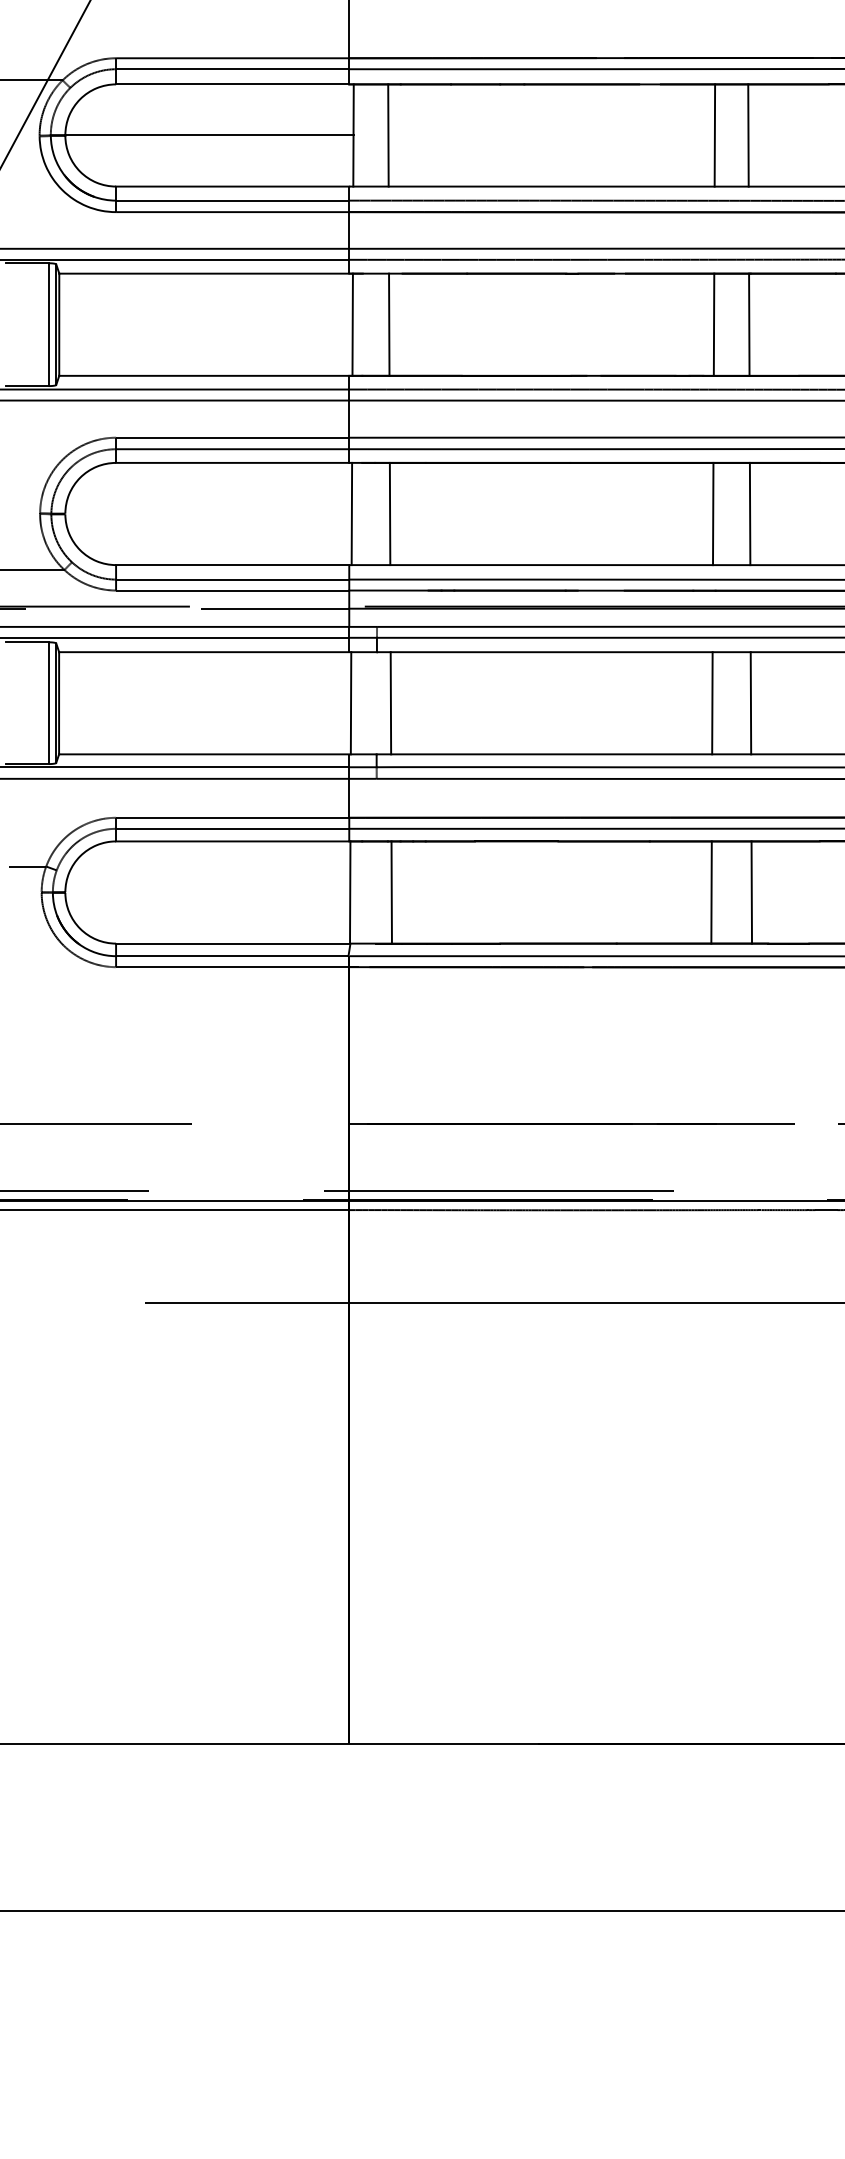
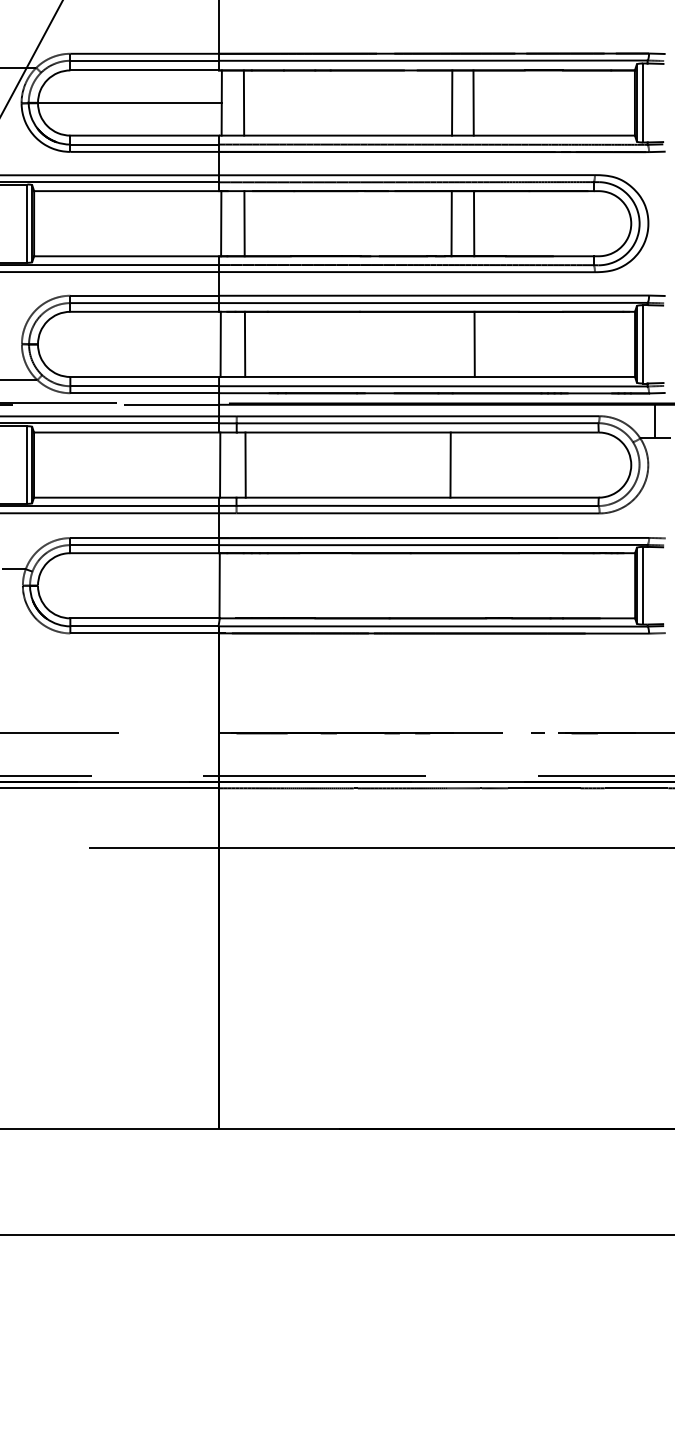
line: (713, 514) -> (451, 344), removed
line: (751, 702) -> (475, 464), removed
line: (390, 892) -> (245, 585), removed
line: (710, 892) -> (449, 585), removed
line: (751, 892) -> (475, 585), removed

